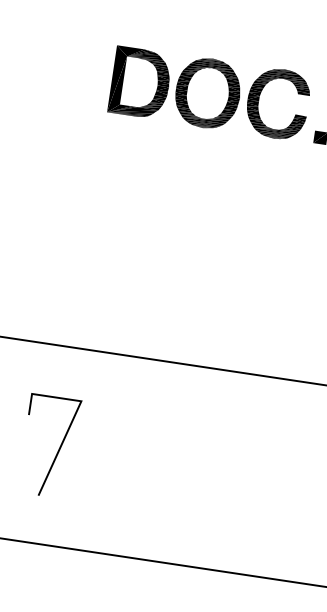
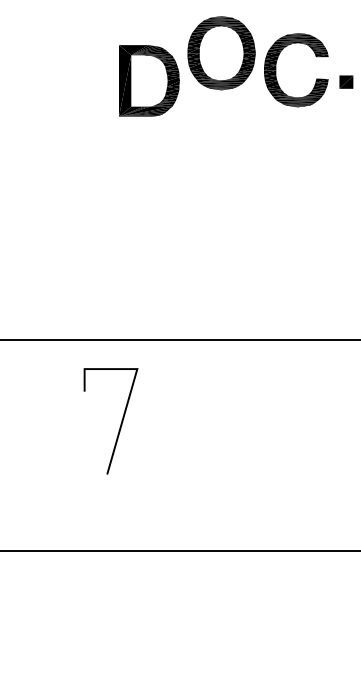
part: (140, 82) -> (149, 80), moved
part: (259, 101) -> (276, 70), moved
line: (58, 449) -> (120, 423), moved

